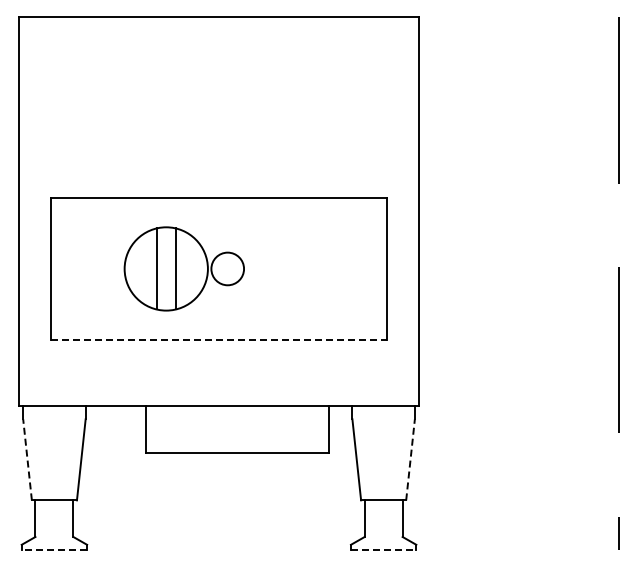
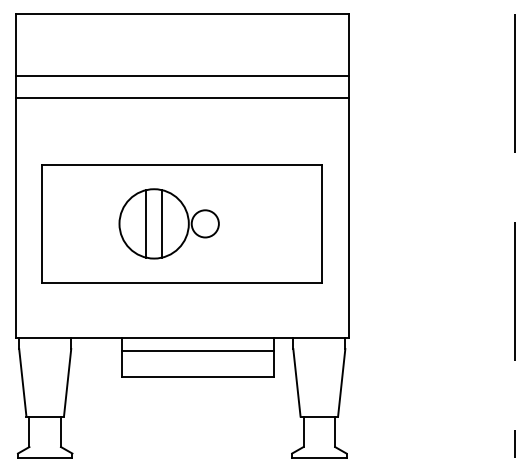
line: (218, 91) -> (181, 76), added
line: (218, 117) -> (181, 97), added
part: (183, 268) -> (168, 223), moved
line: (218, 339) -> (181, 282), dashed -> solid
line: (237, 421) -> (197, 350), added
line: (27, 459) -> (22, 382), dashed -> solid
line: (410, 459) -> (341, 382), dashed -> solid
line: (54, 550) -> (45, 458), dashed -> solid
line: (383, 550) -> (319, 458), dashed -> solid

